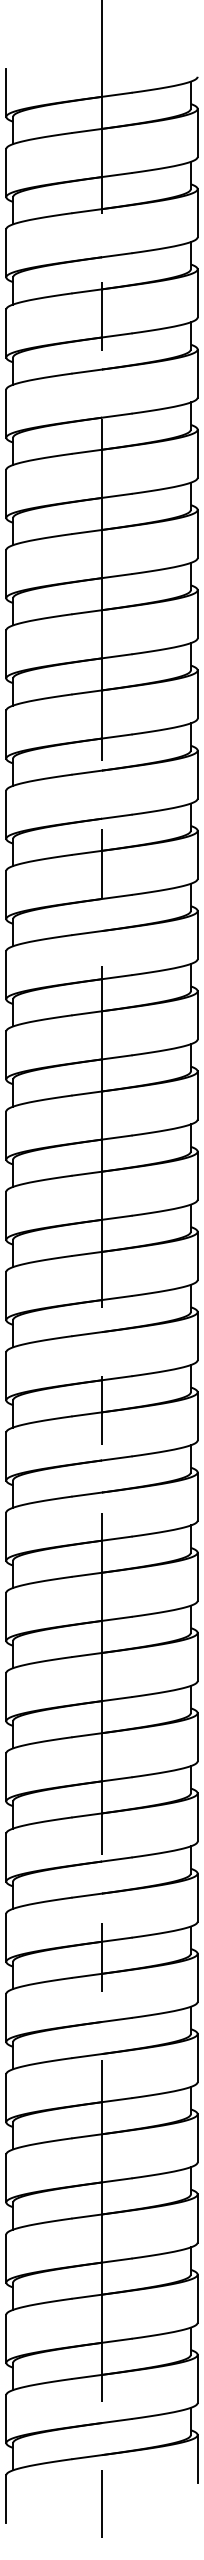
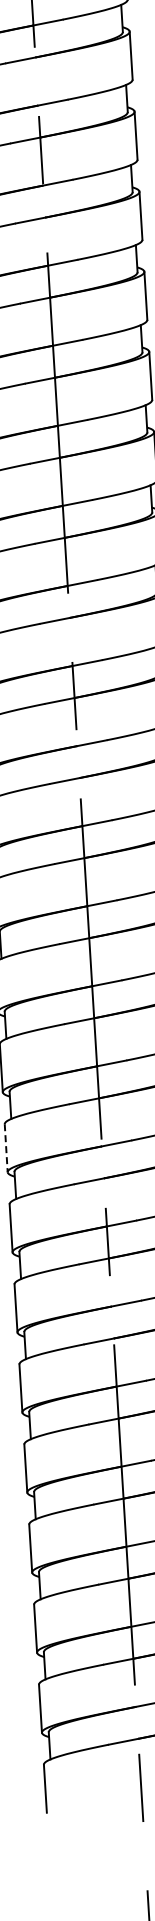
line: (6, 1858) -> (6, 1149), solid -> dashed

